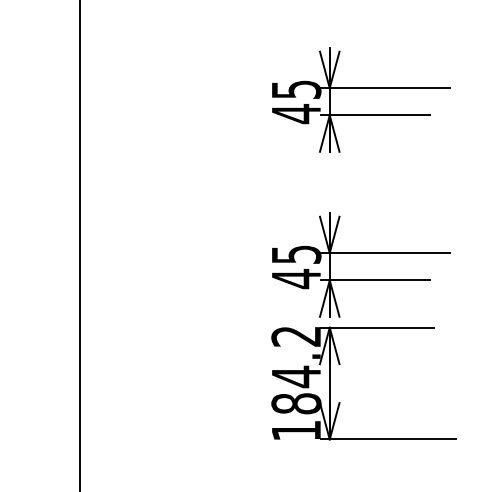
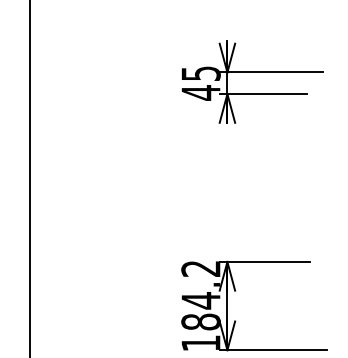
part: (361, 253) -> (252, 203), removed

